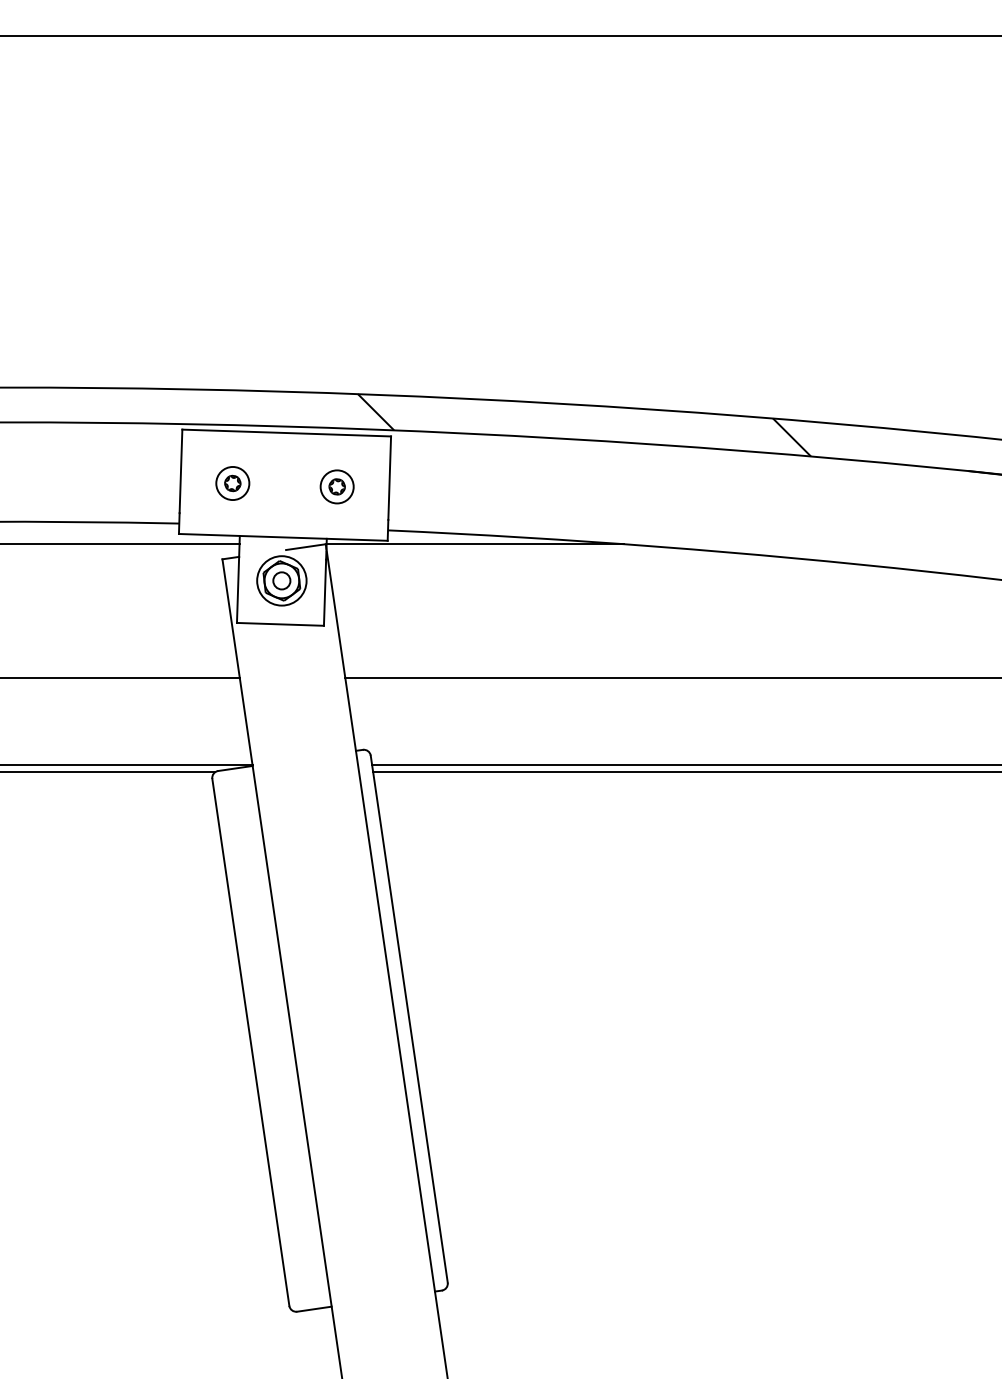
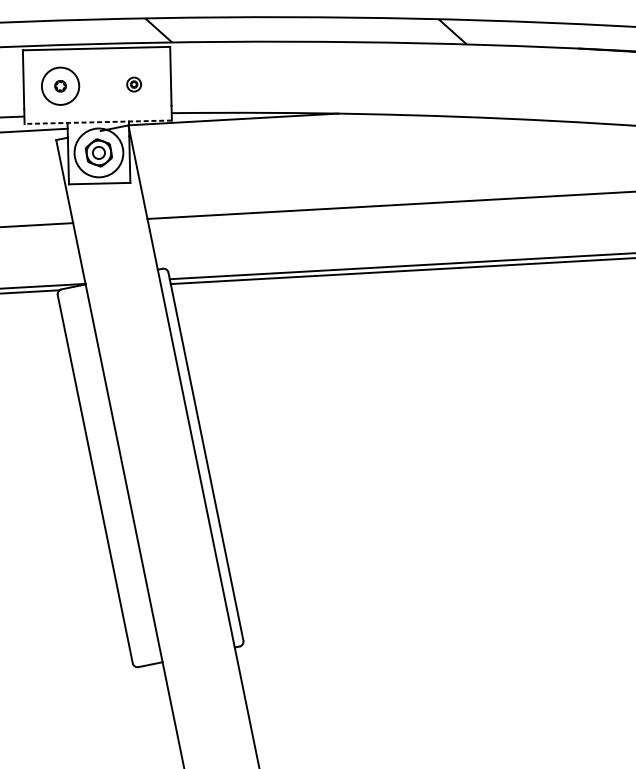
circle: (232, 483) -> (60, 86), size x1.6
part: (336, 486) -> (133, 84), size x0.6
line: (282, 537) -> (97, 122), solid -> dashed
circle: (281, 580) -> (98, 152), size x1.4

